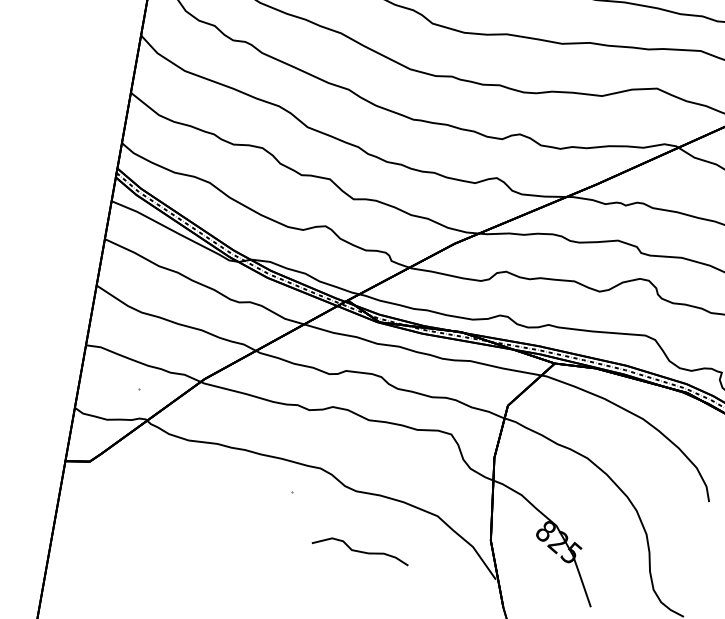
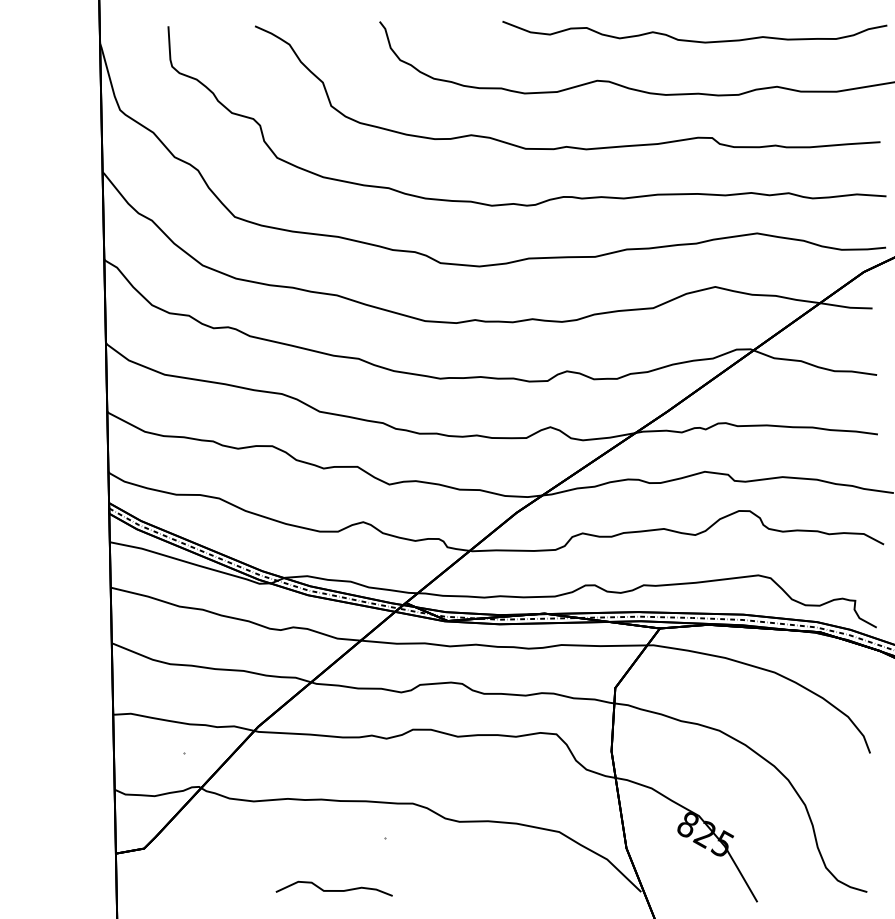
curve: (360, 551) -> (333, 890), moved

